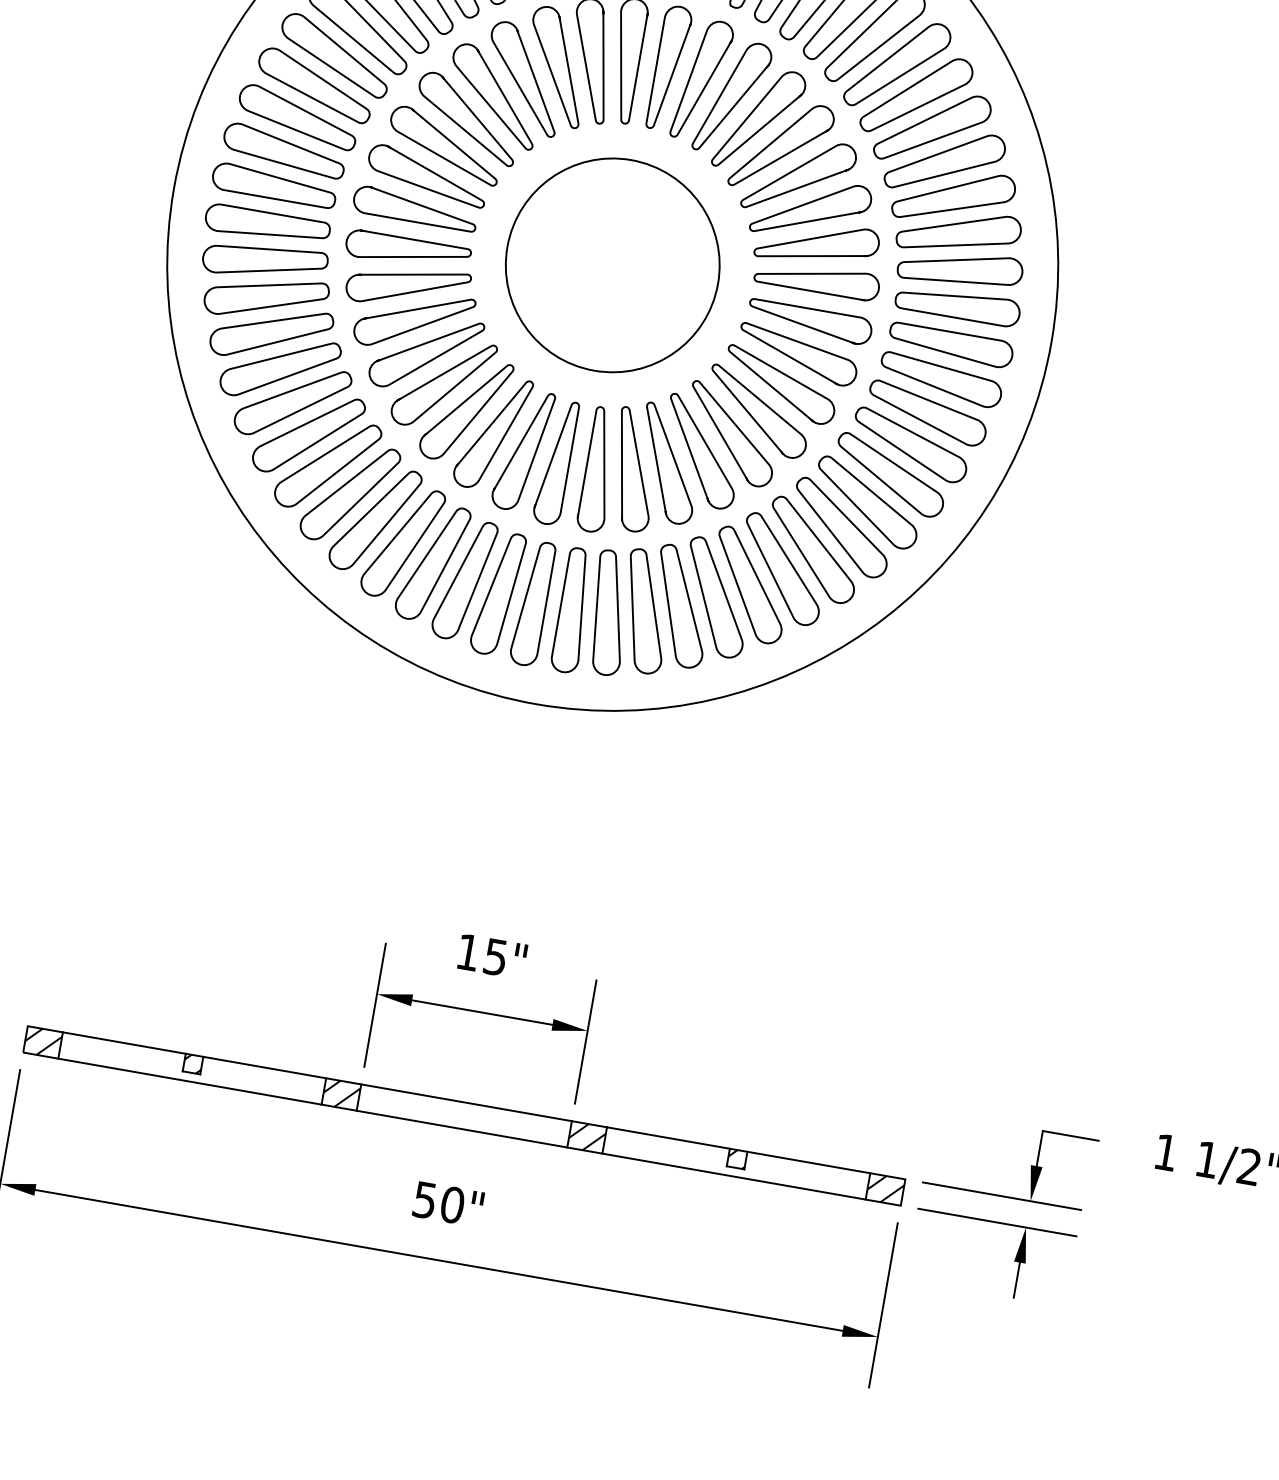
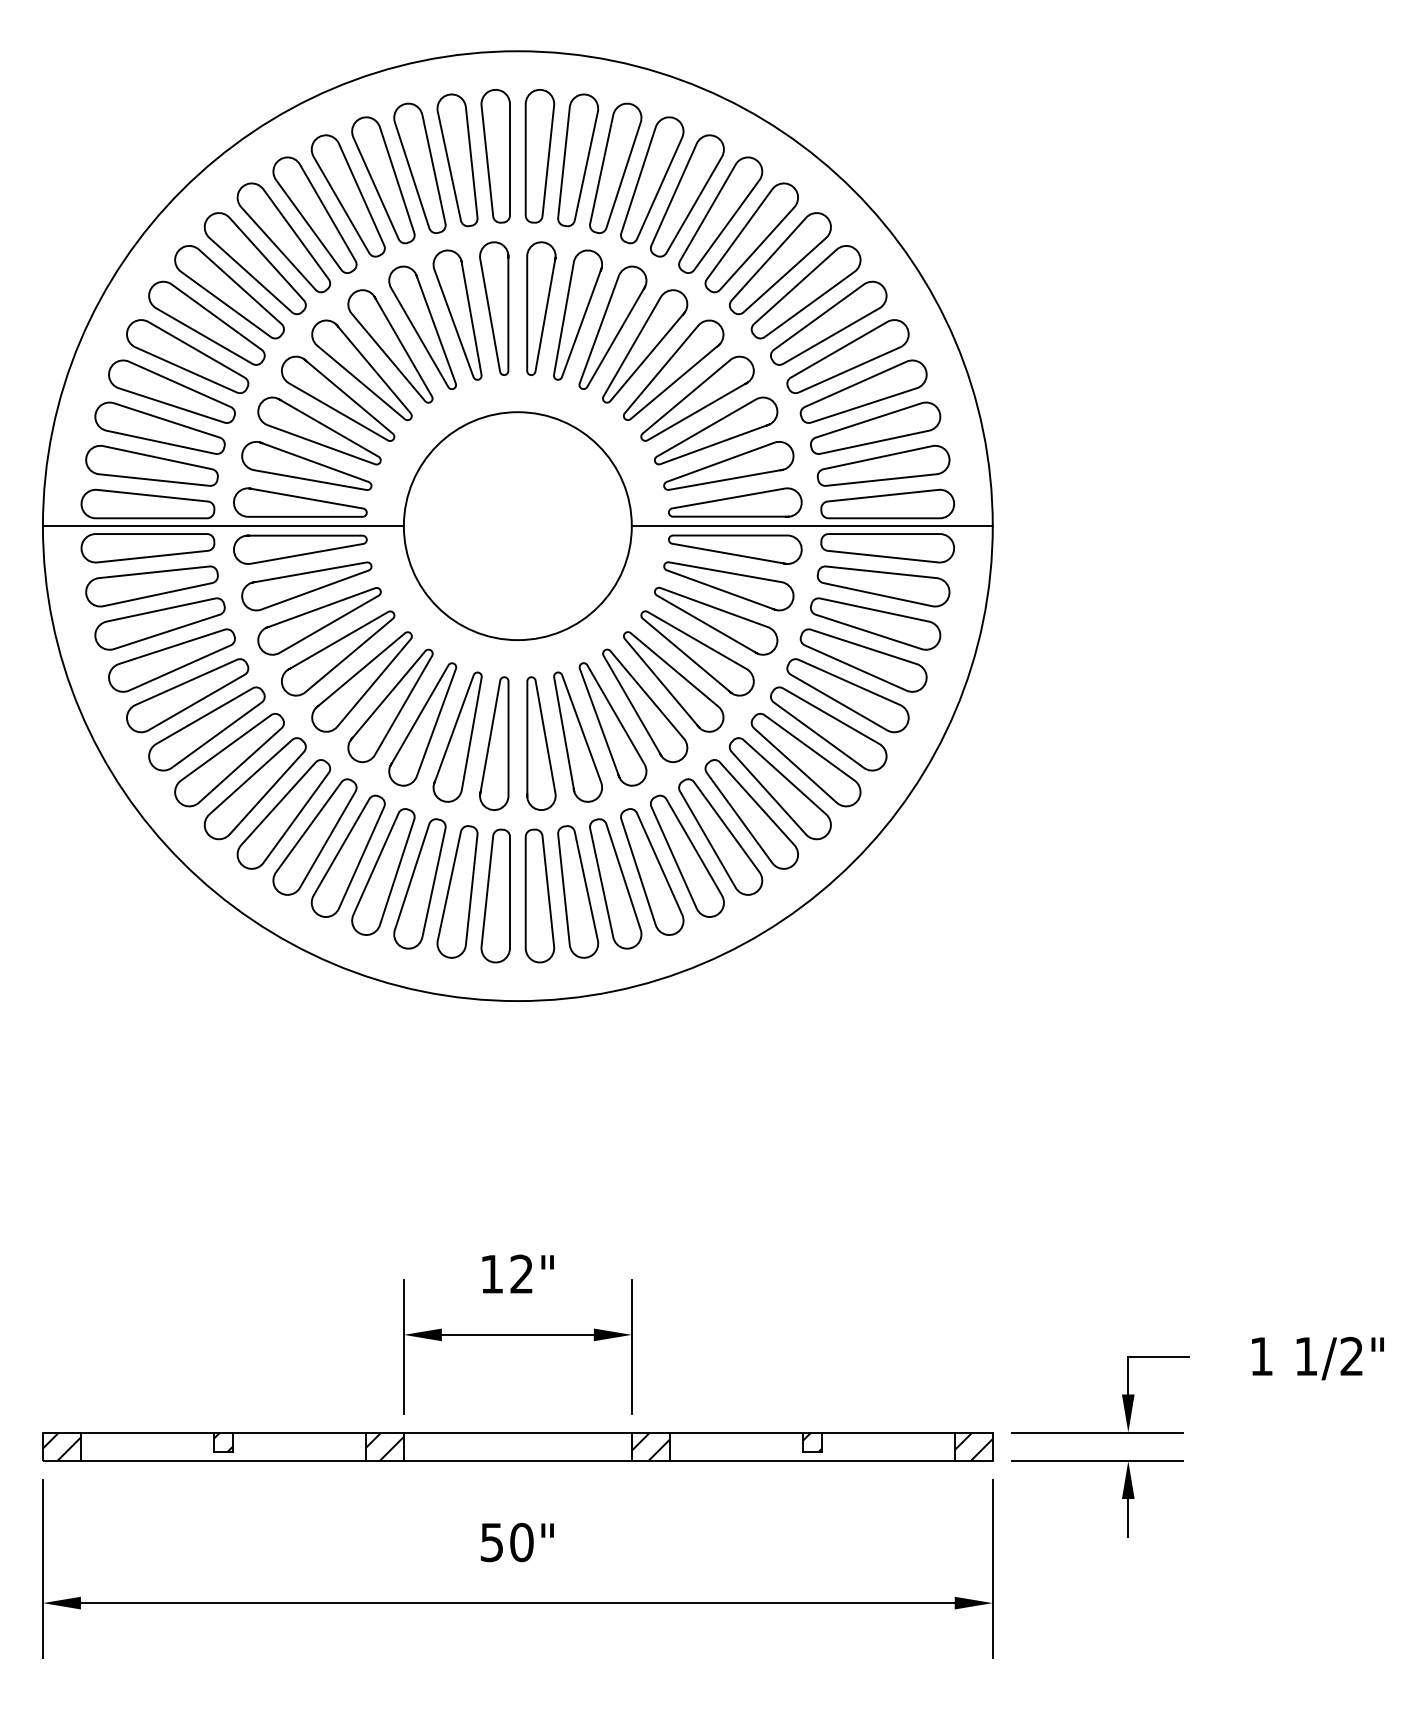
line: (339, 218) -> (222, 526), added
line: (884, 313) -> (811, 526), added
text: (495, 956) -> (521, 1273), 15" -> 12"

